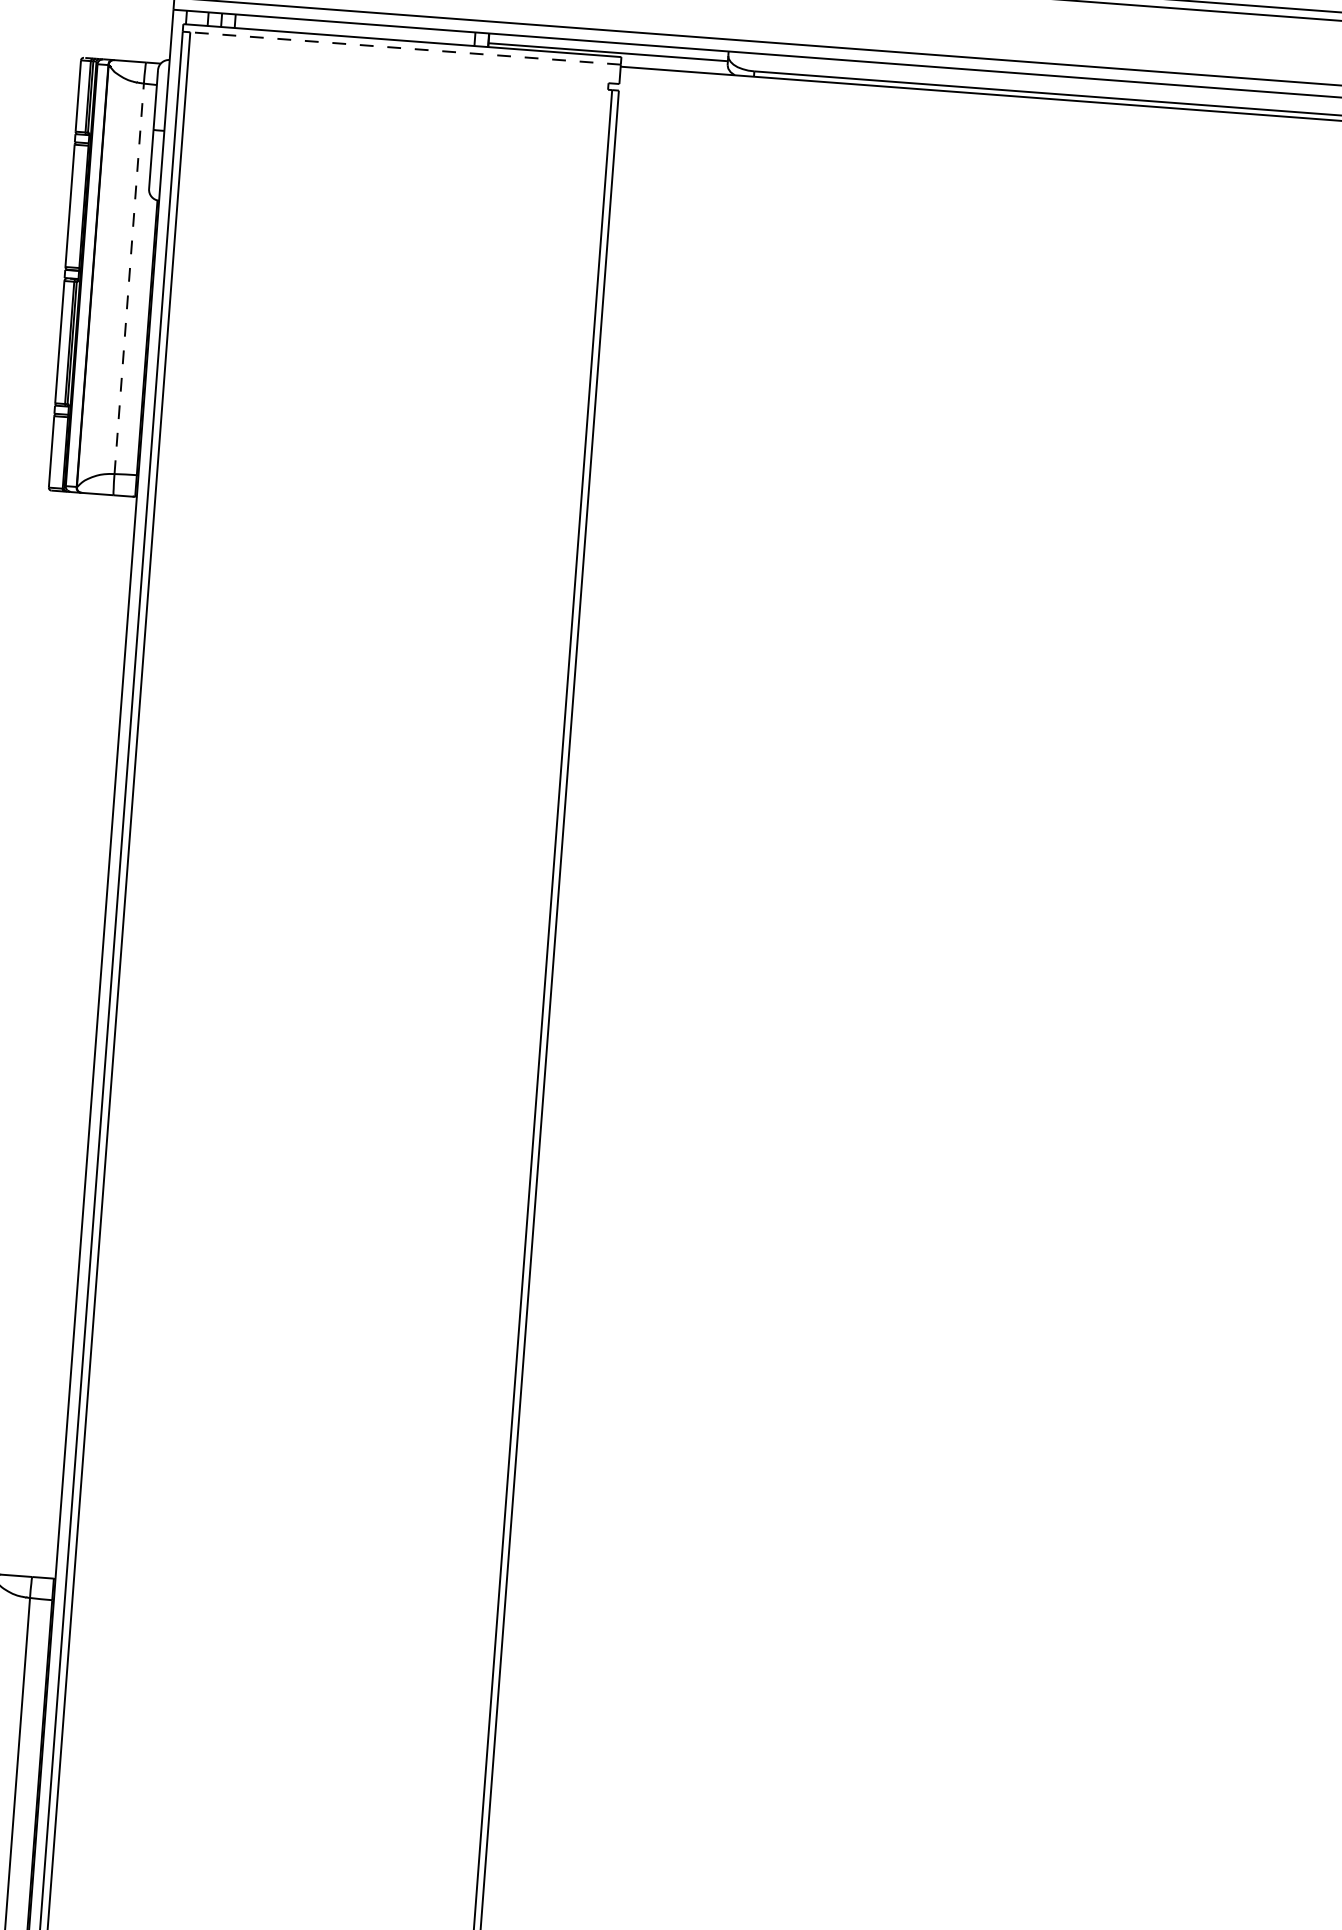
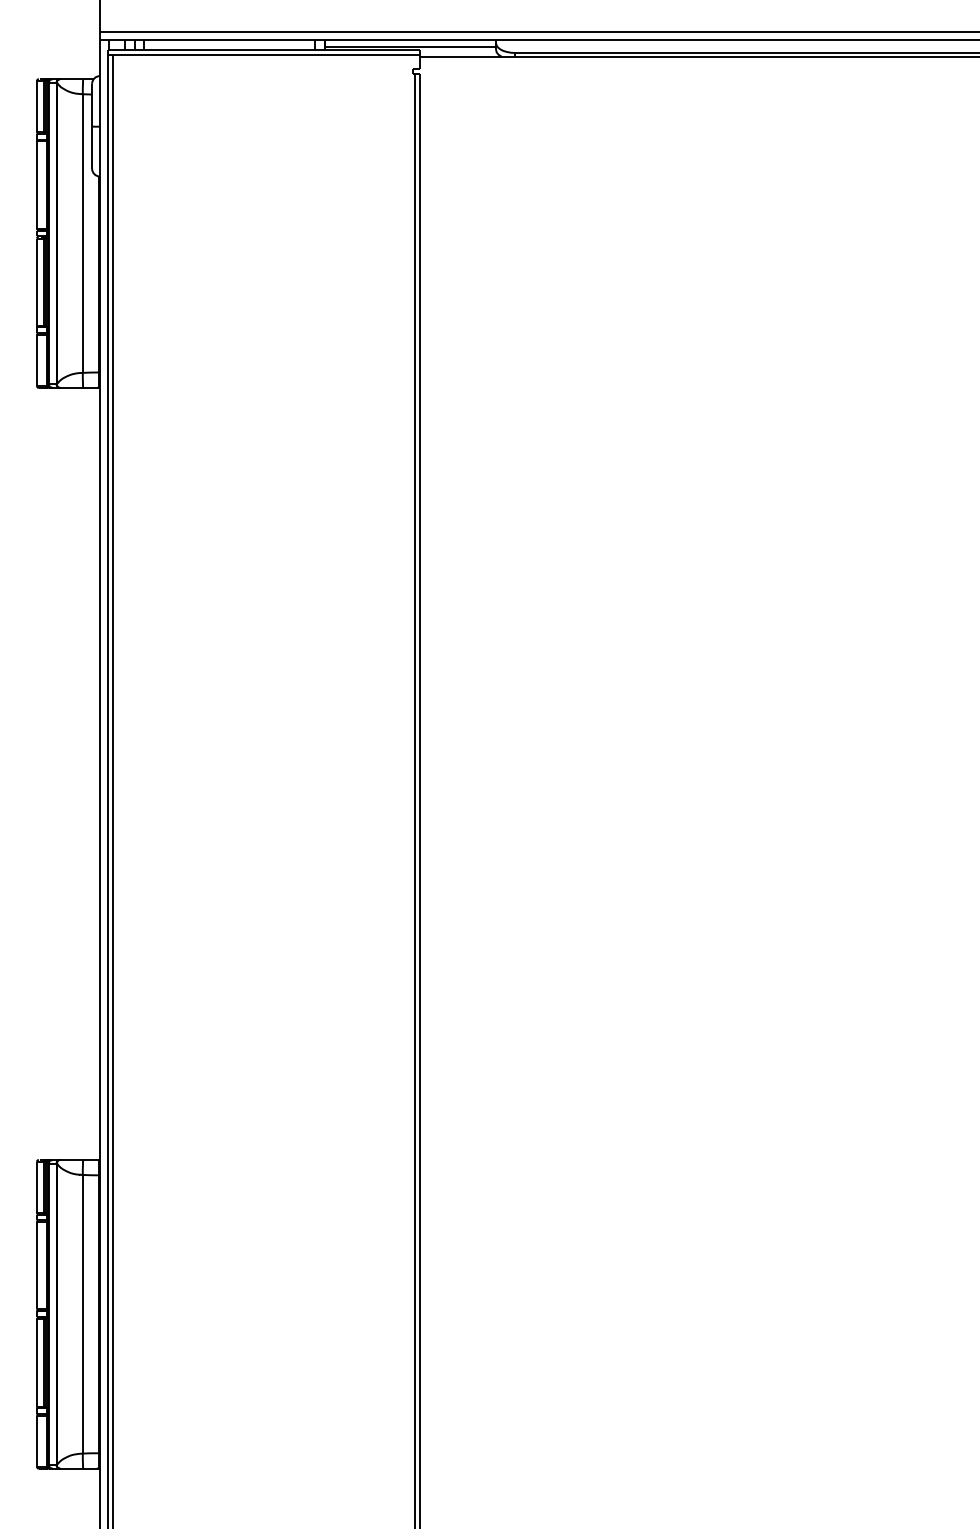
line: (405, 48) -> (266, 55), dashed -> solid
line: (128, 278) -> (82, 233), dashed -> solid

